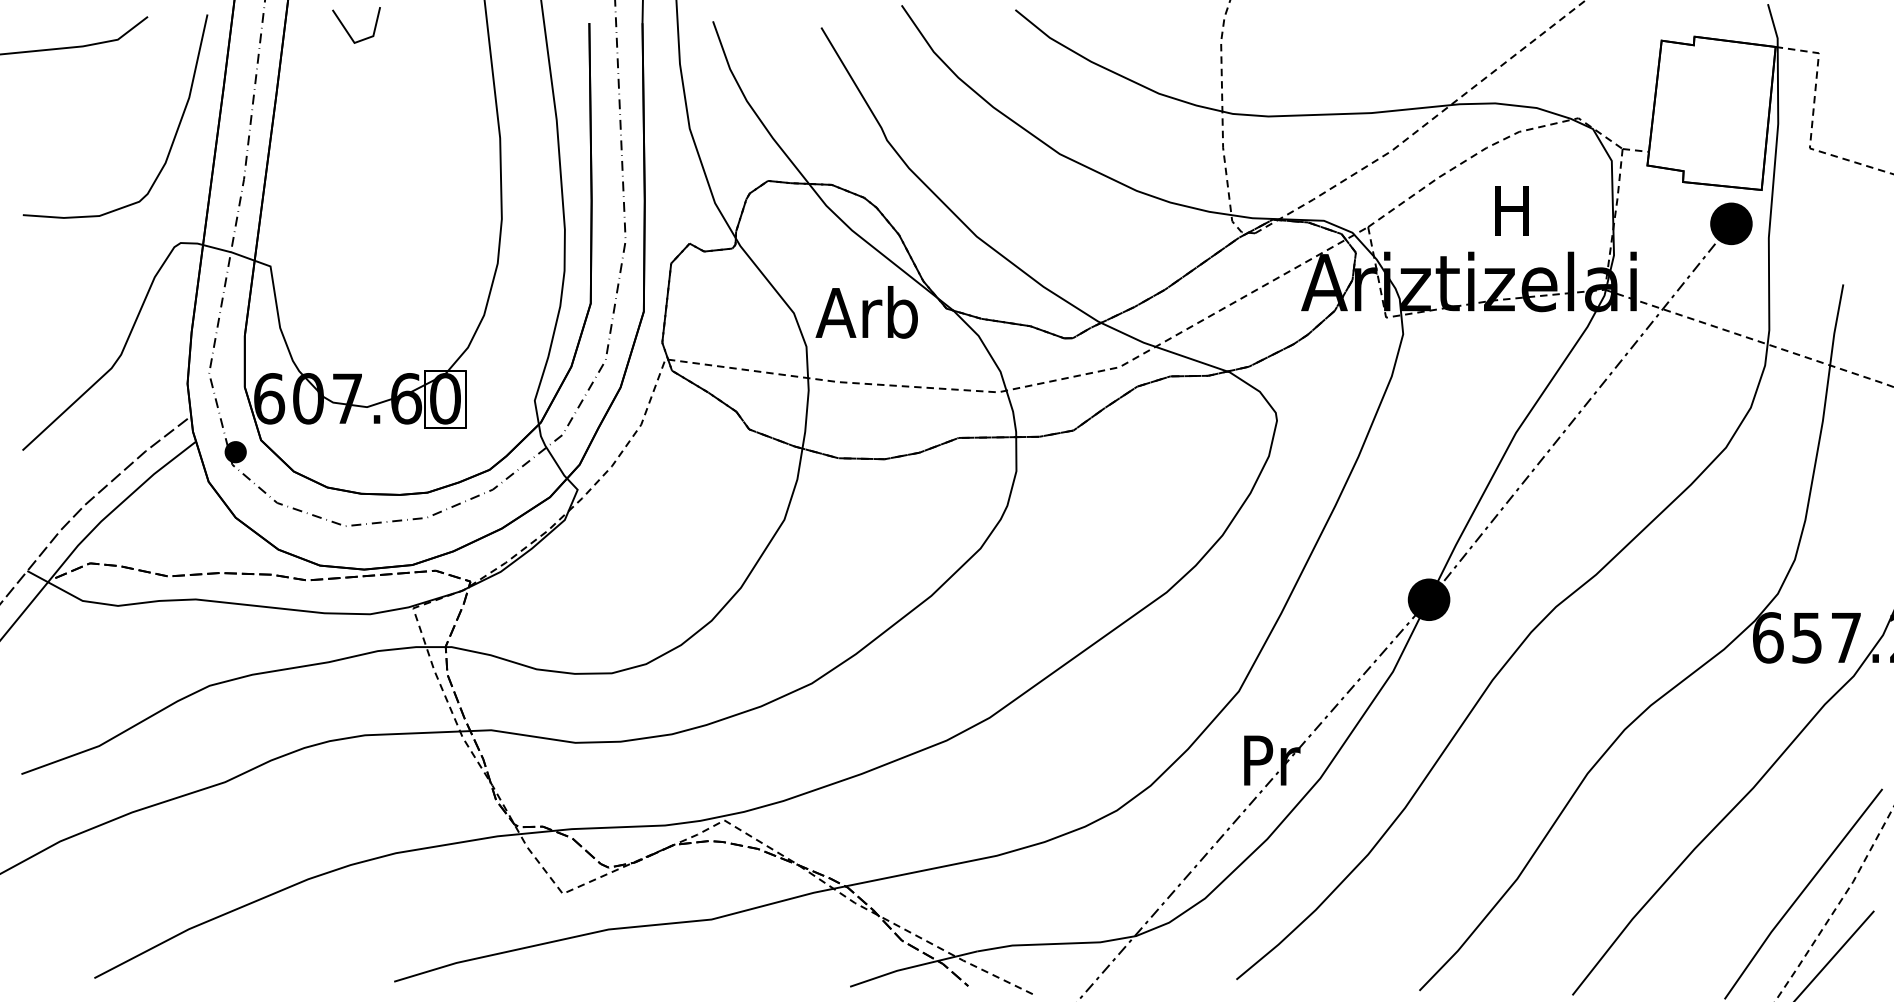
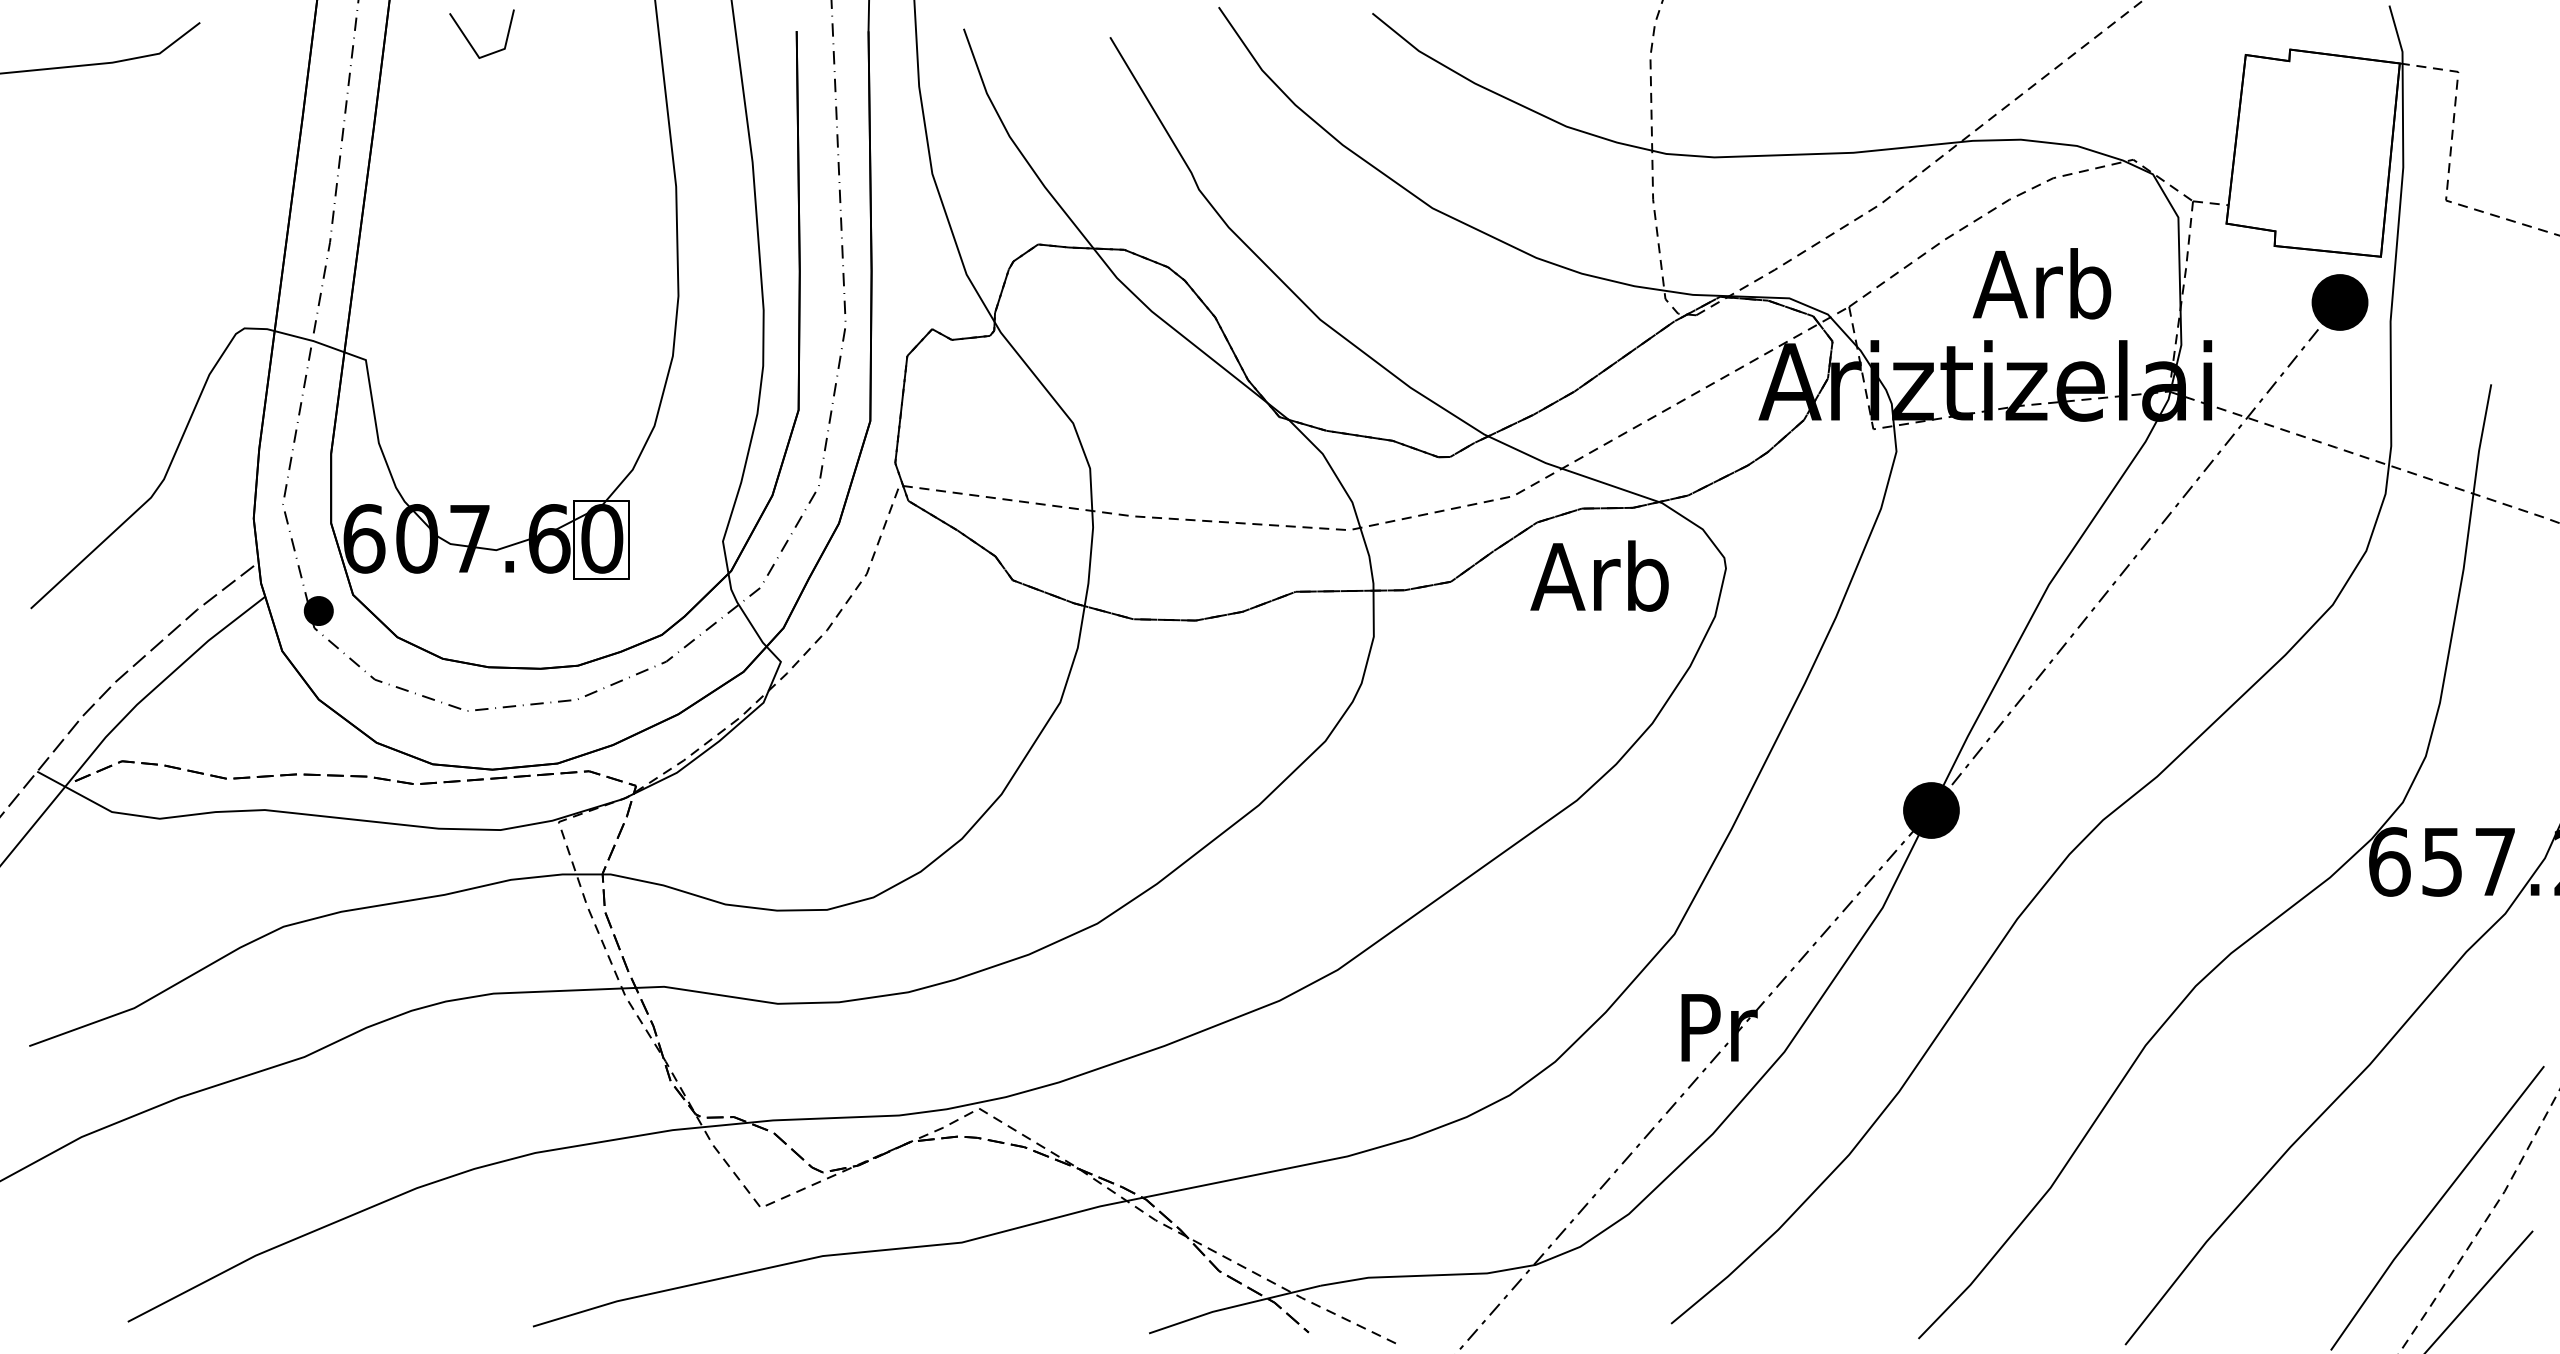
curve: (172, 140) -> (233, 190), removed
text: (1510, 209) -> (2041, 283), H -> Arb
text: (866, 311) -> (1599, 575), moved

